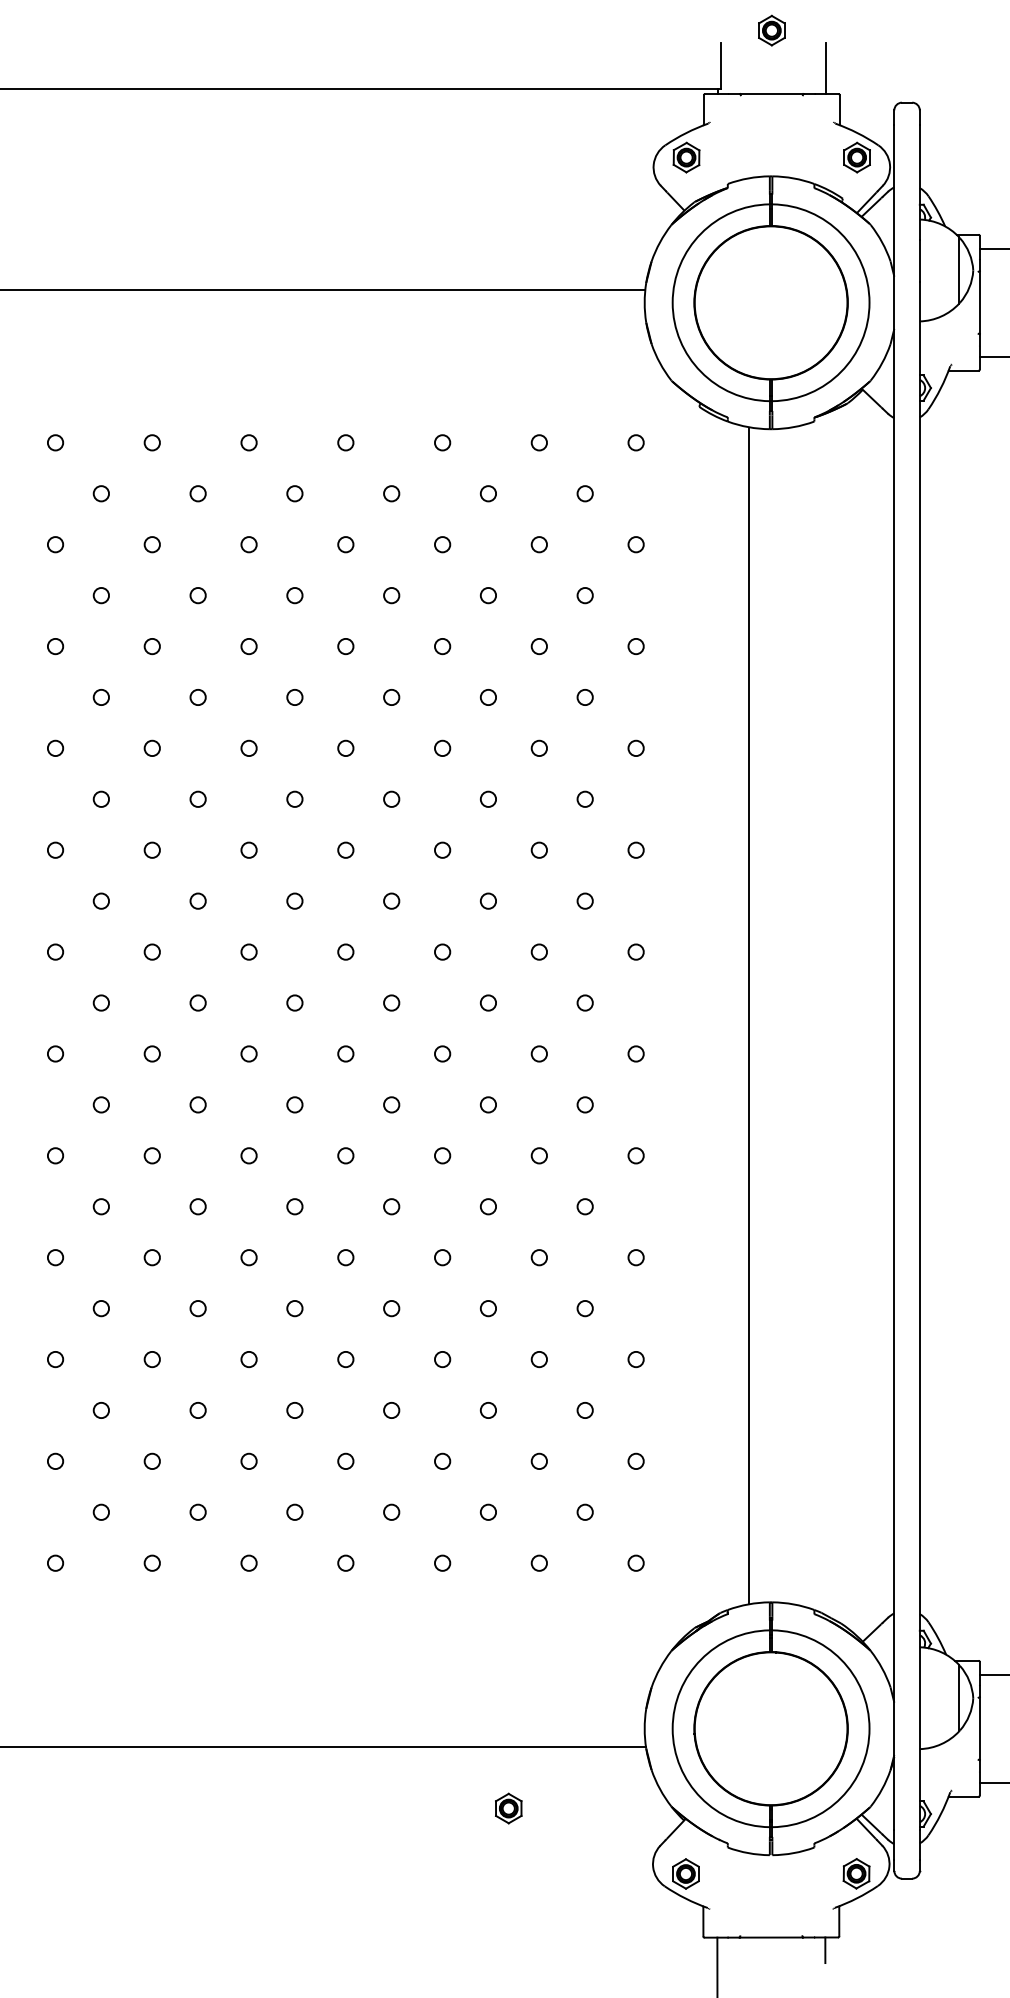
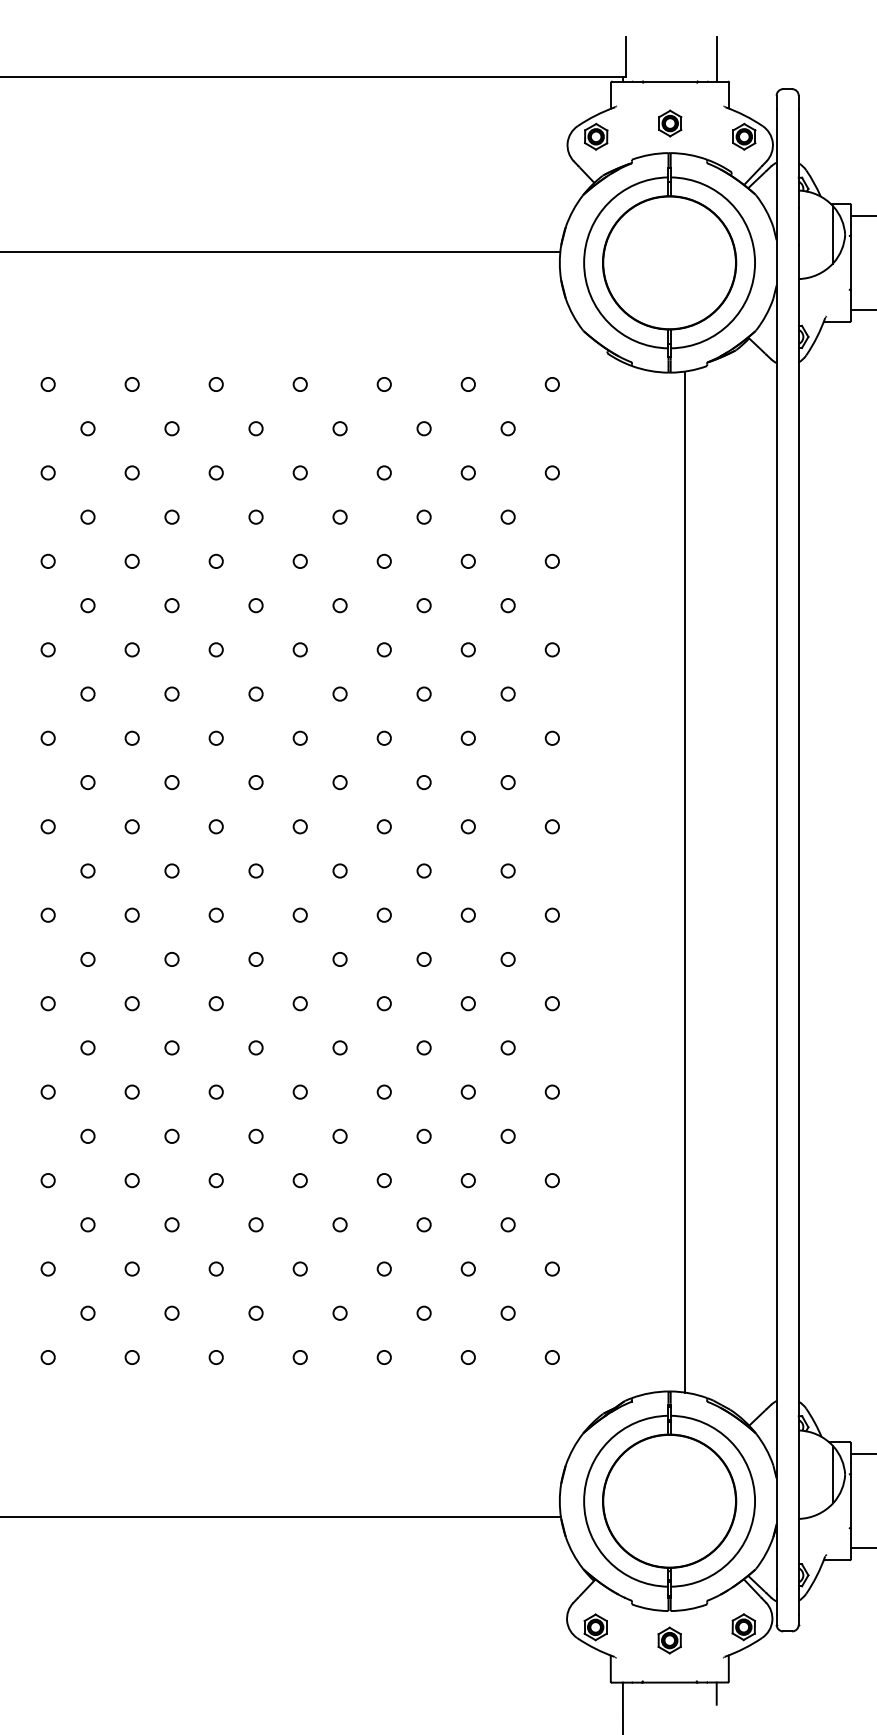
part: (772, 30) -> (670, 123), moved
line: (749, 1015) -> (685, 881), moved
part: (508, 1808) -> (669, 1640), moved

